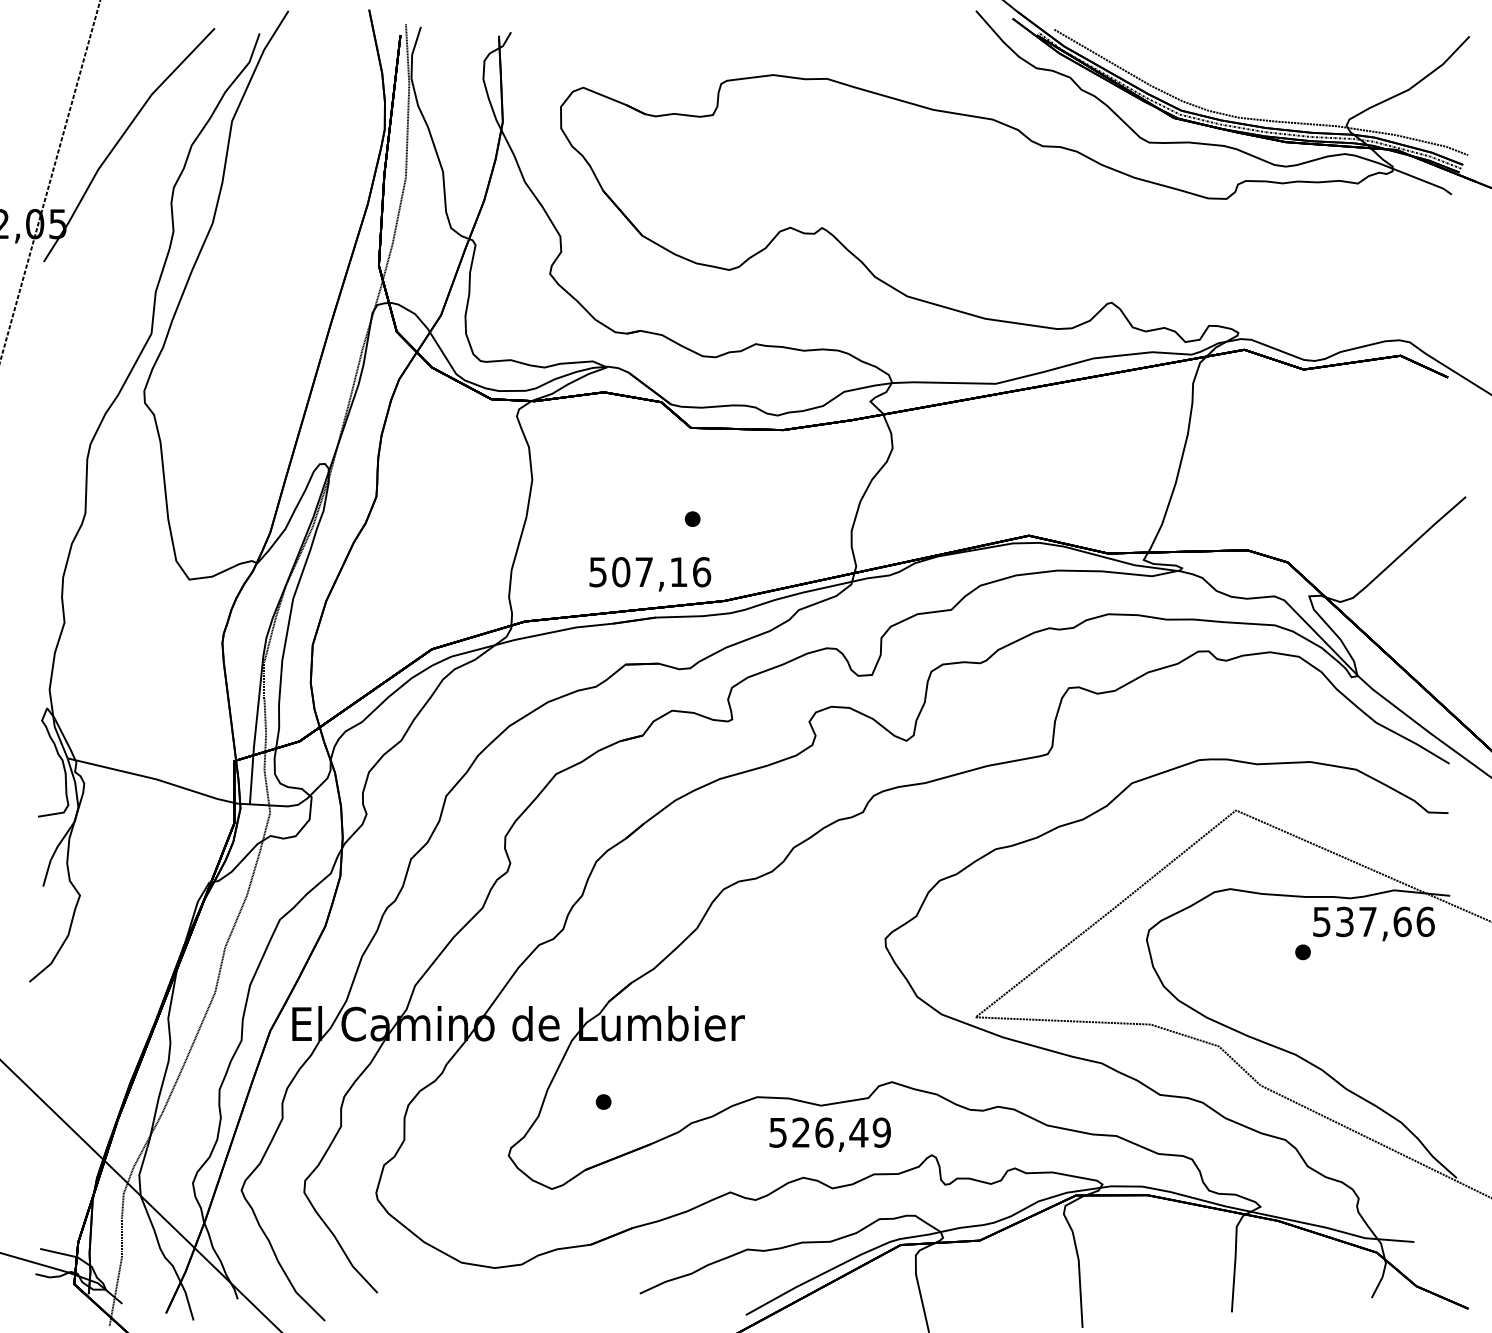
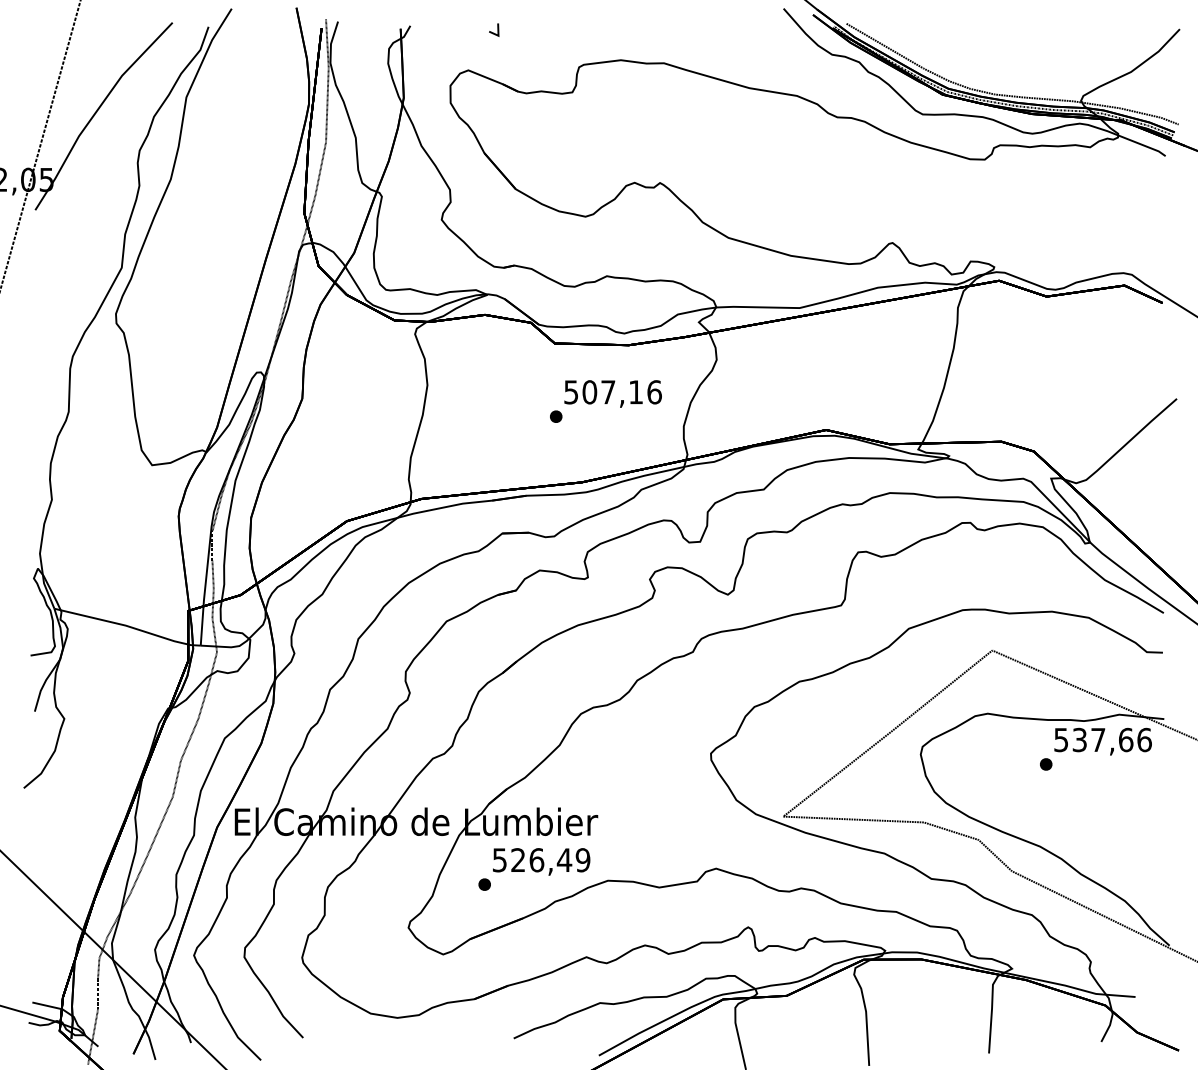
line: (619, 36) -> (497, 29), added
text: (649, 573) -> (612, 393), moved
text: (830, 1134) -> (541, 861), moved

